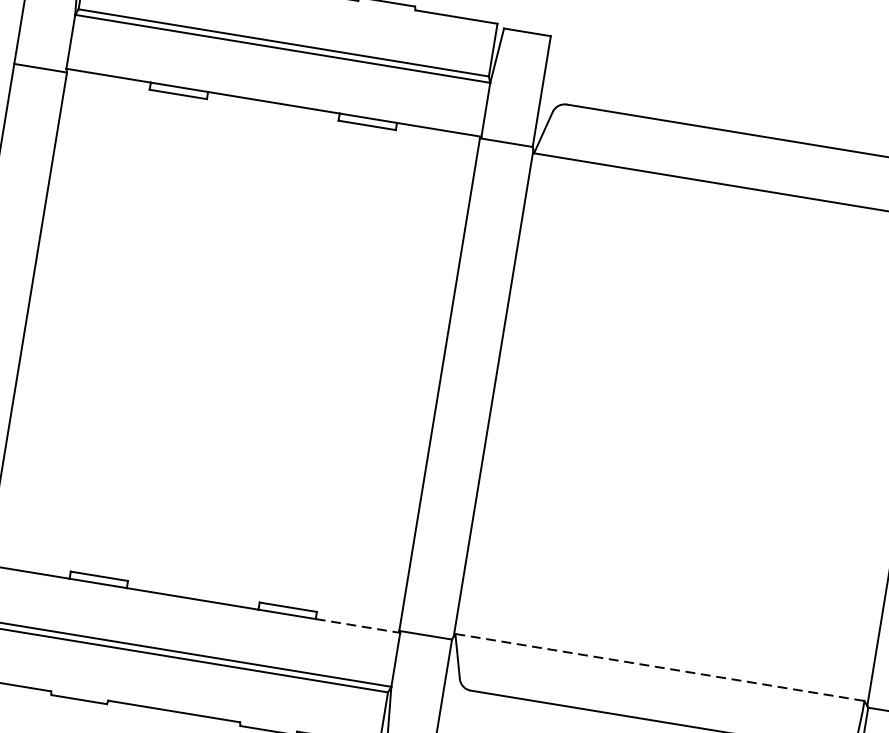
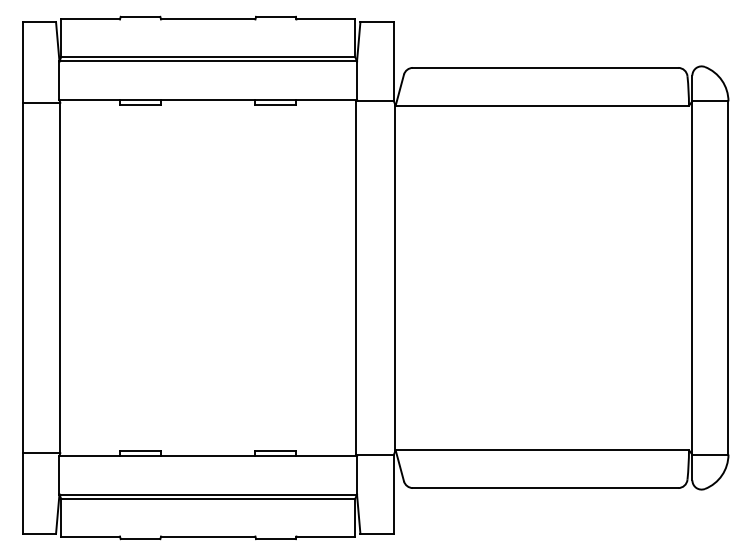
line: (359, 625) -> (327, 455), dashed -> solid
line: (660, 667) -> (542, 450), dashed -> solid

